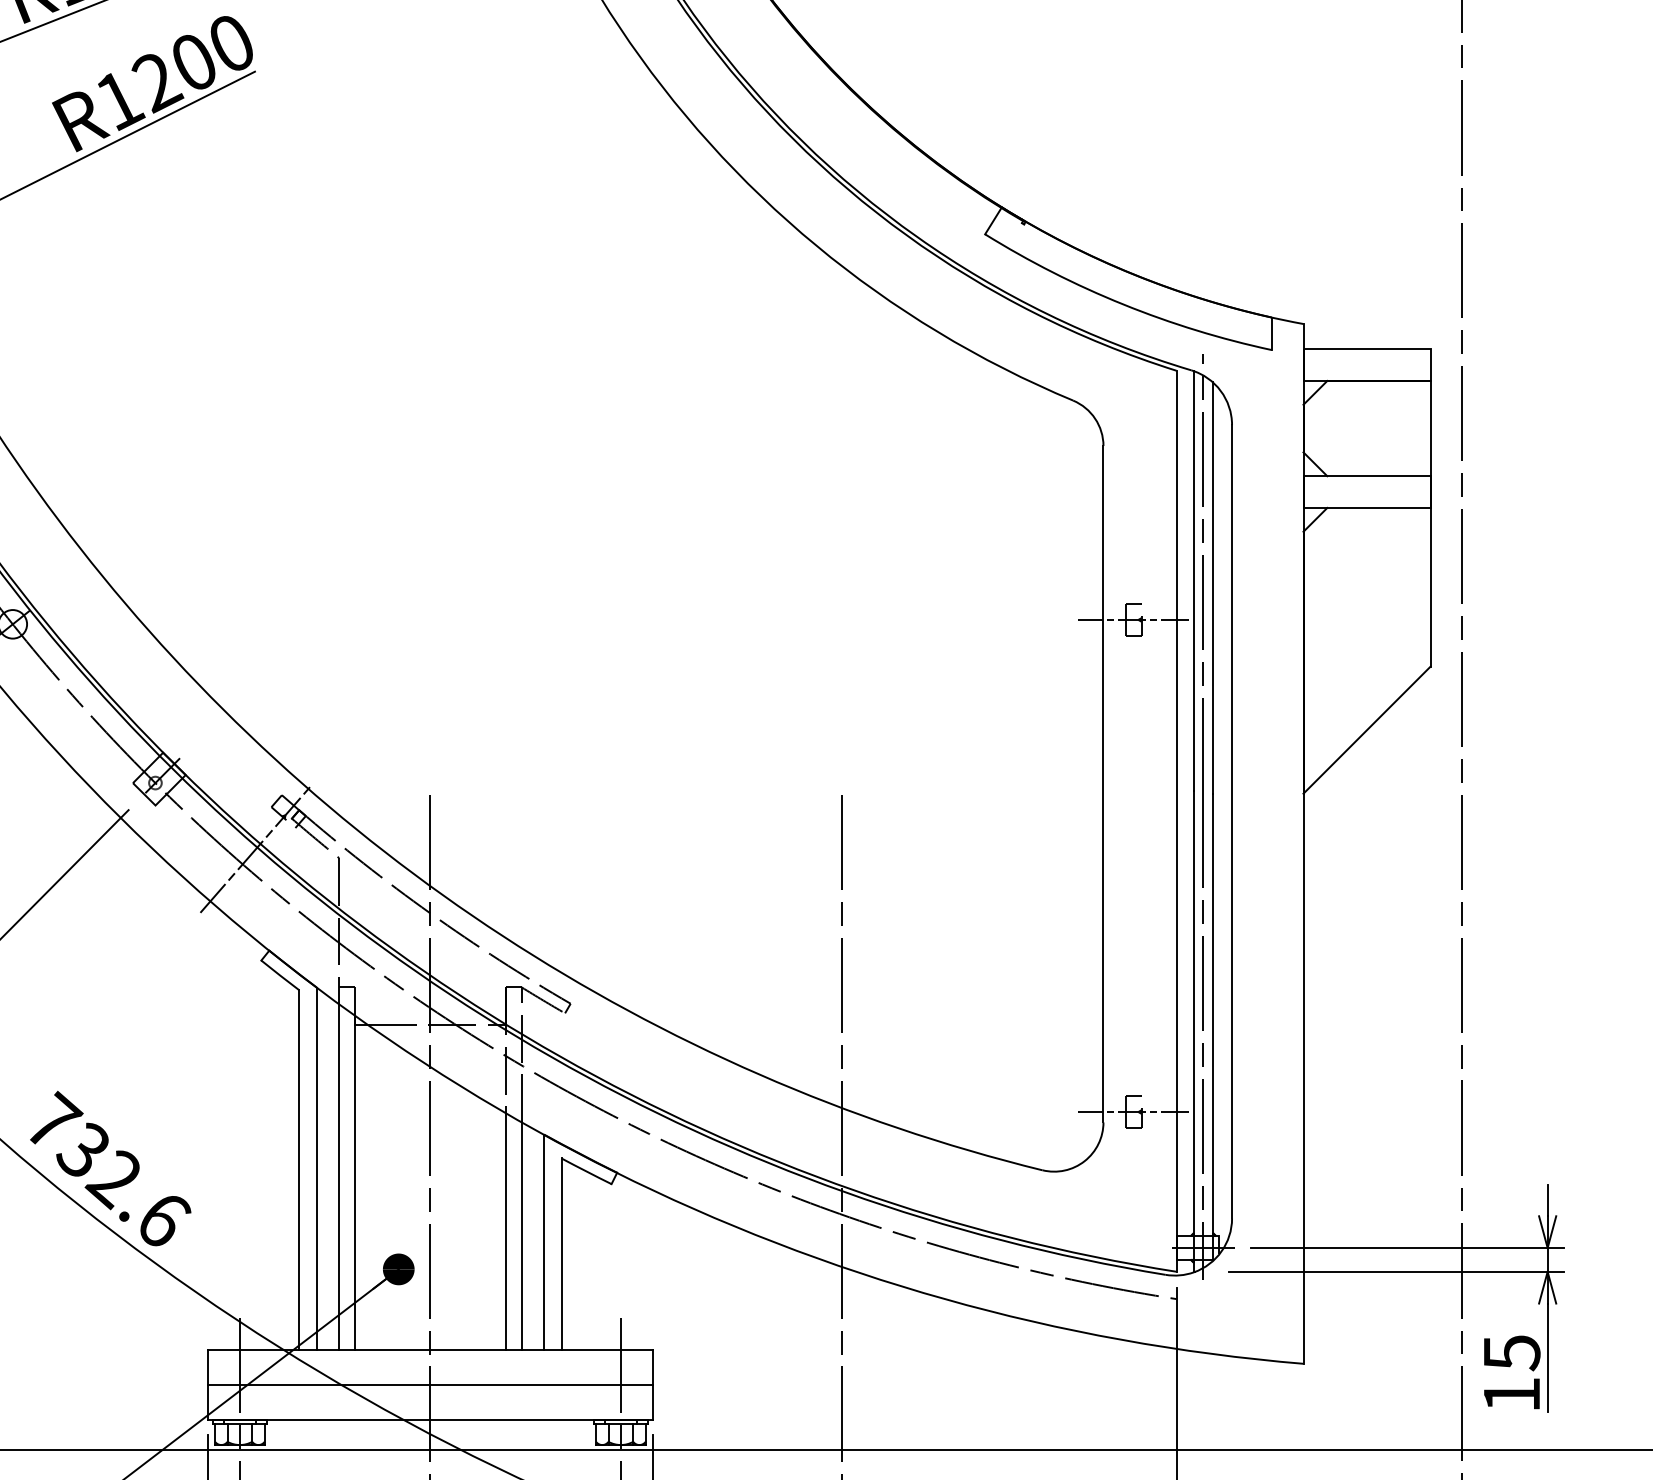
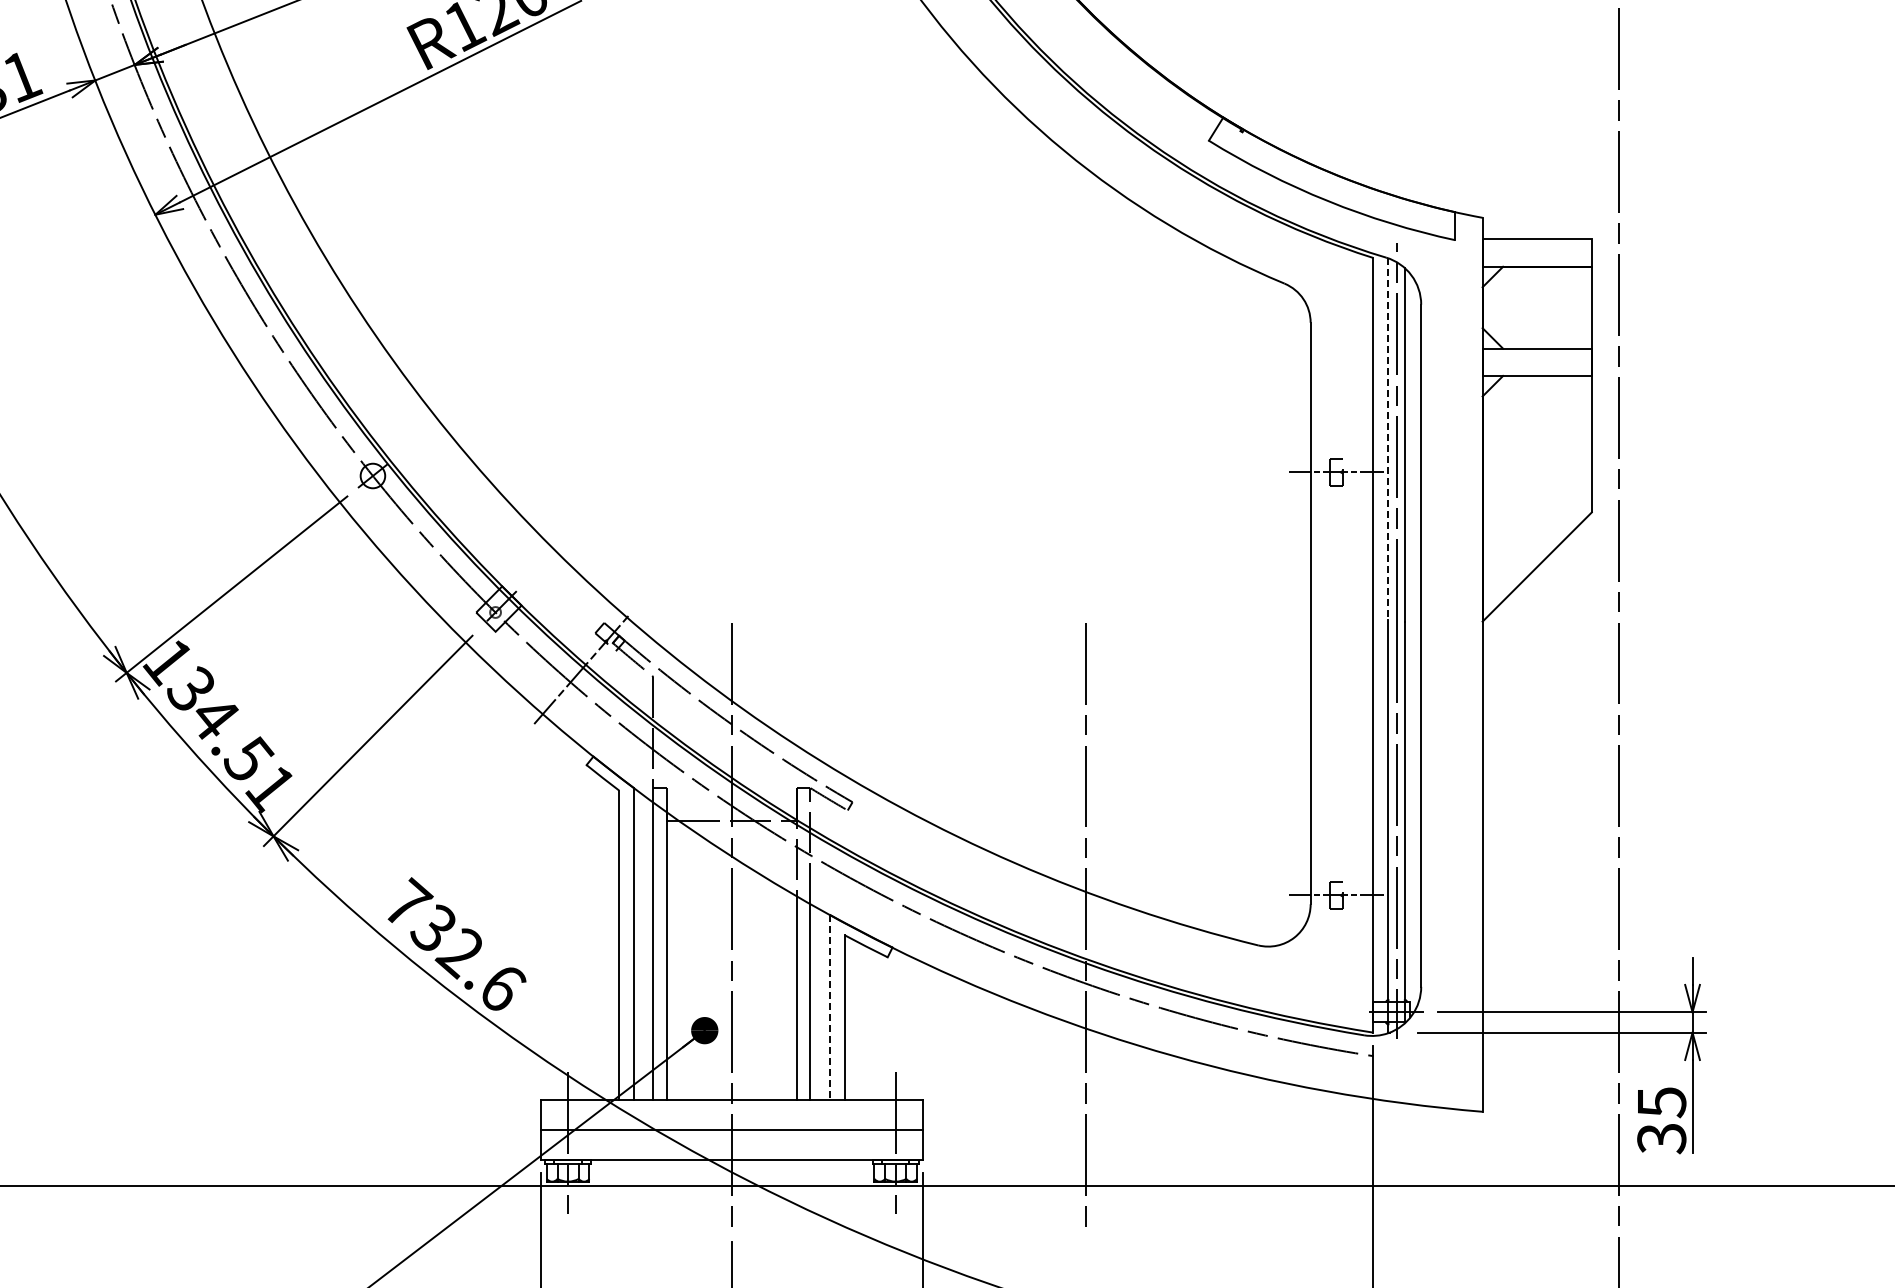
line: (1194, 580) -> (1388, 438), solid -> dashed
line: (543, 1242) -> (829, 1007), solid -> dashed
text: (1511, 1396) -> (1661, 1139), 15 -> 35

